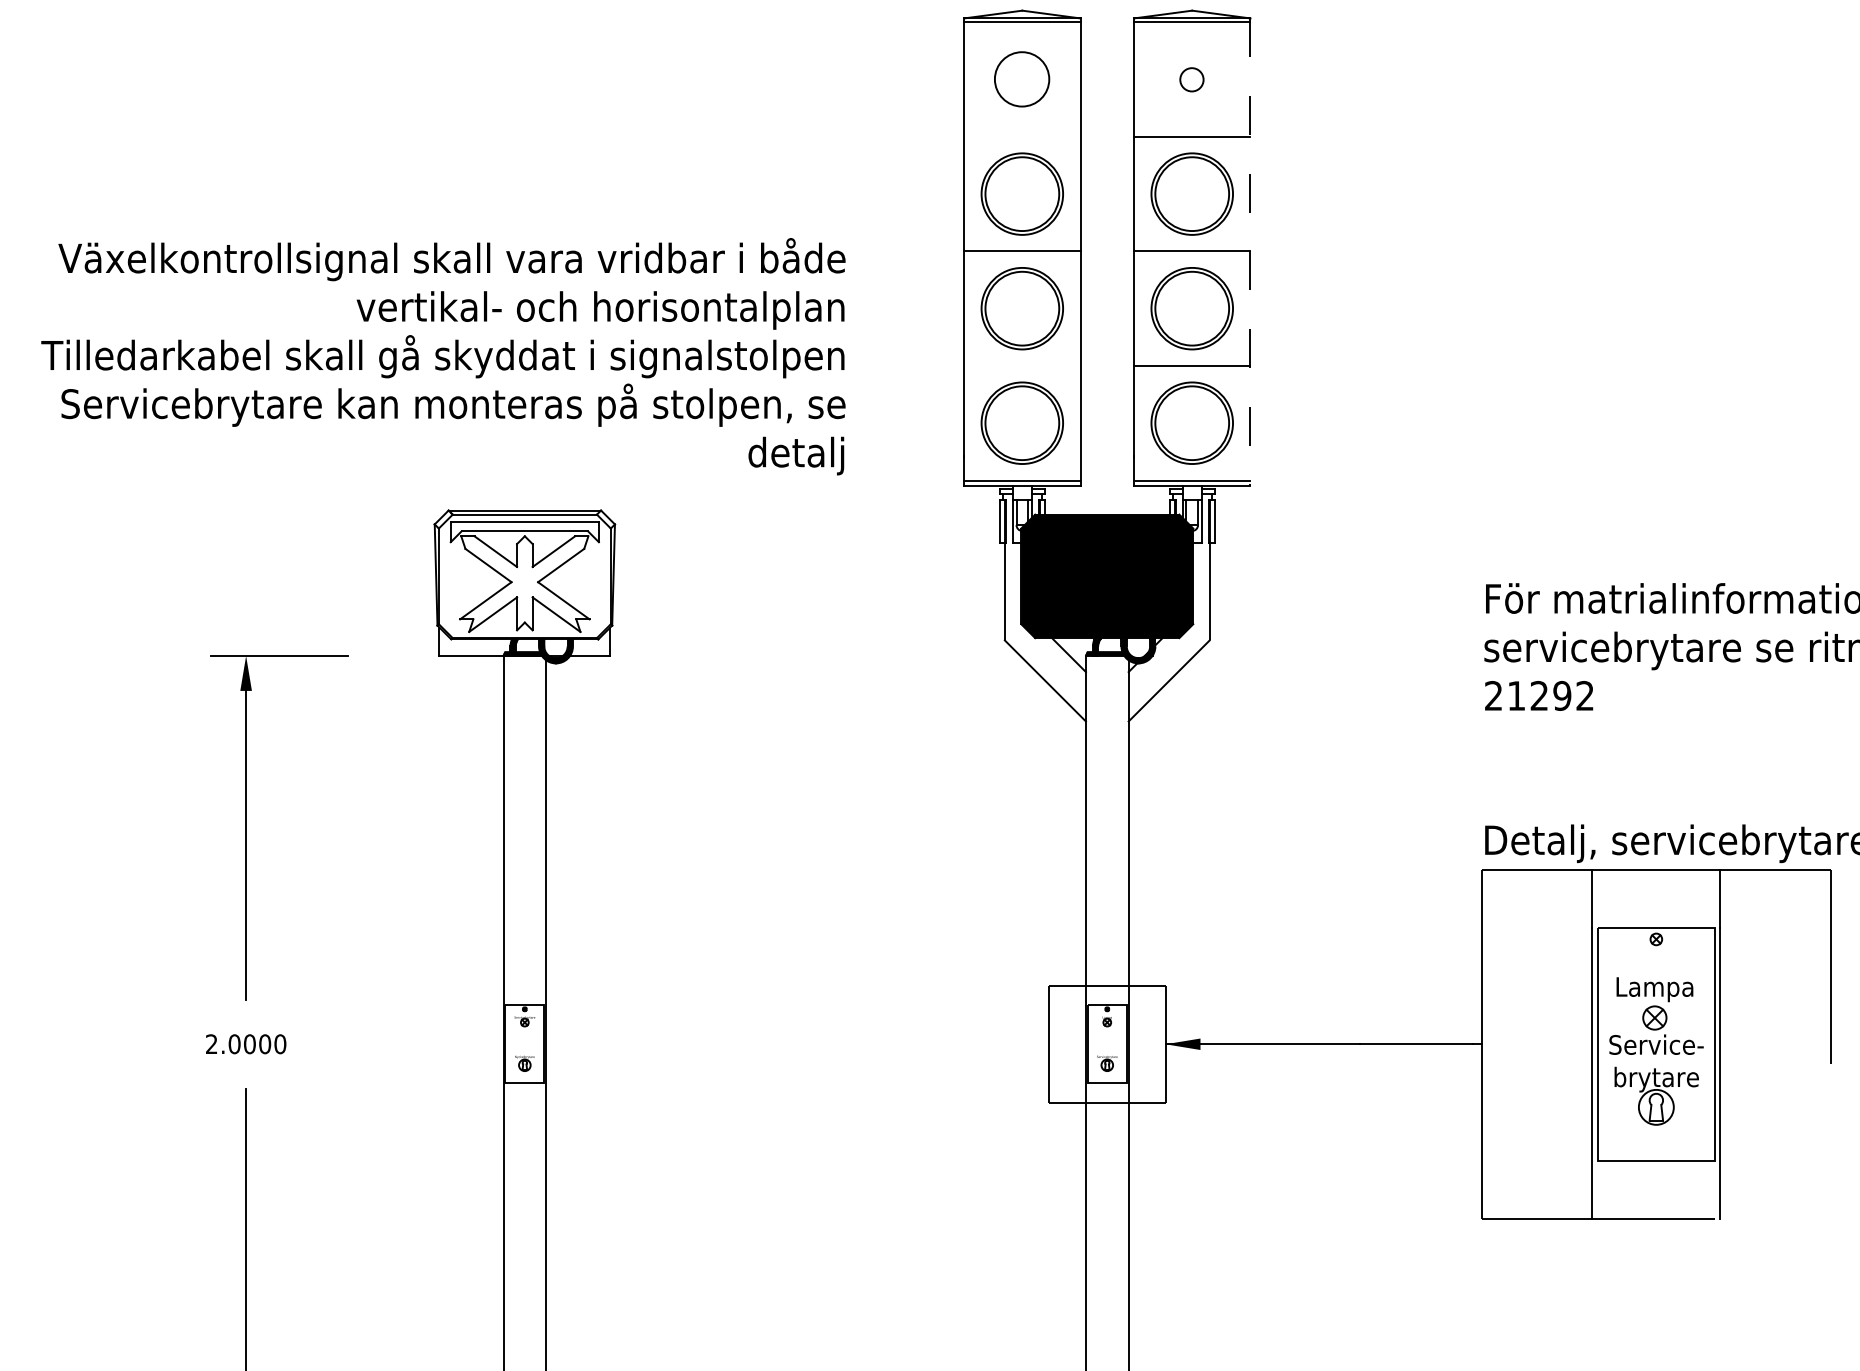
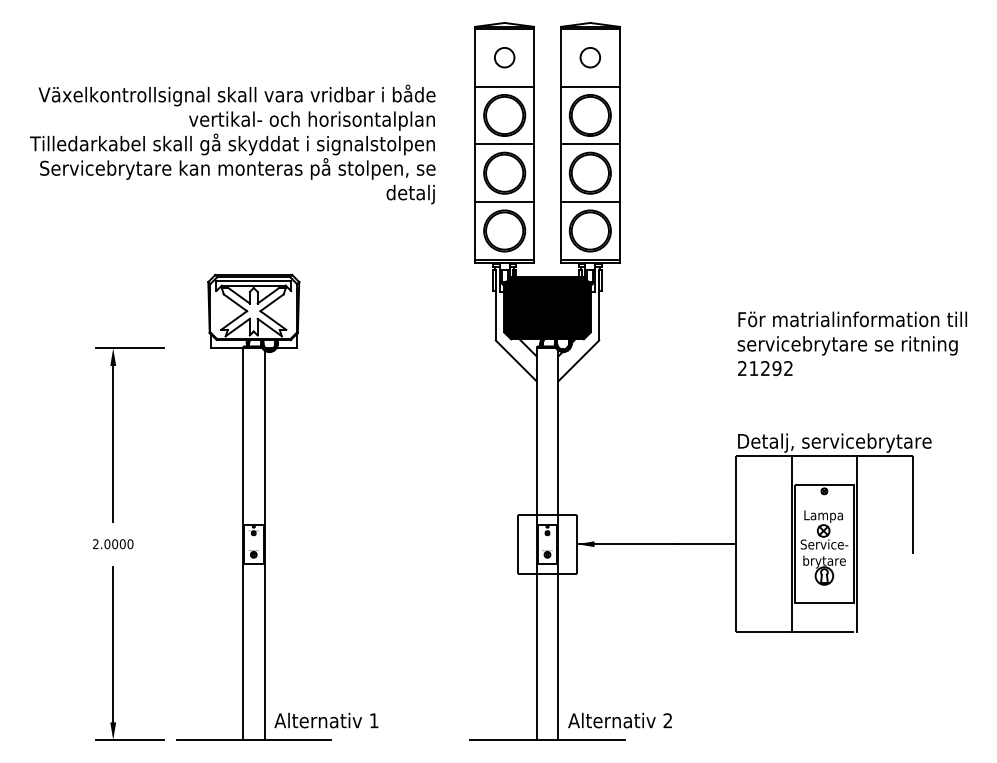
circle: (1021, 79) -> (504, 57), size x0.71
circle: (1190, 79) -> (589, 57), size x1.67
line: (1021, 136) -> (504, 86), added
line: (1250, 251) -> (619, 144), dashed -> solid
text: (442, 356) -> (232, 144), moved
line: (1021, 366) -> (504, 202), added

